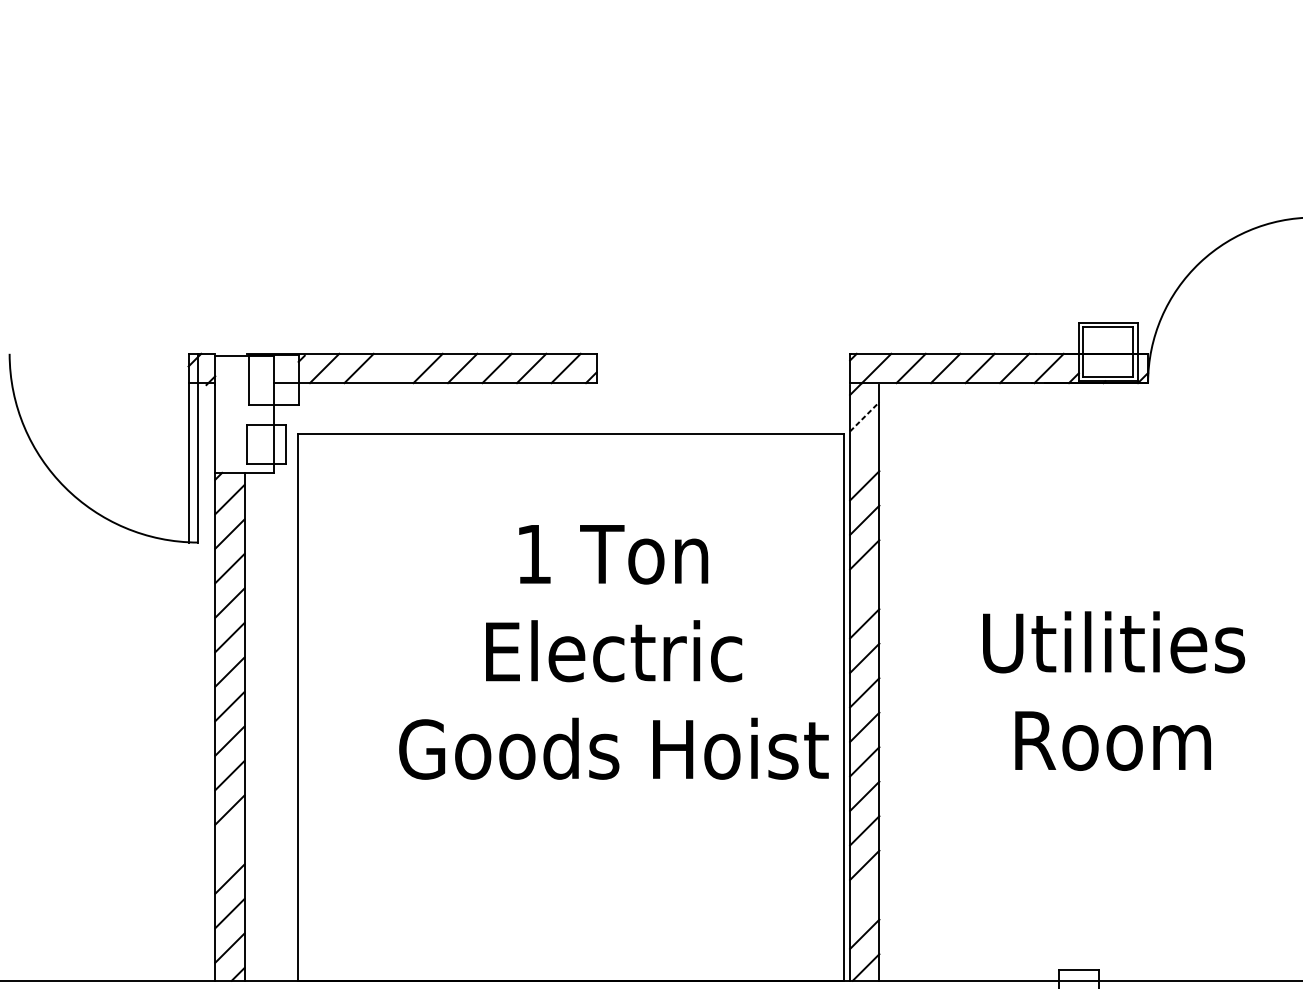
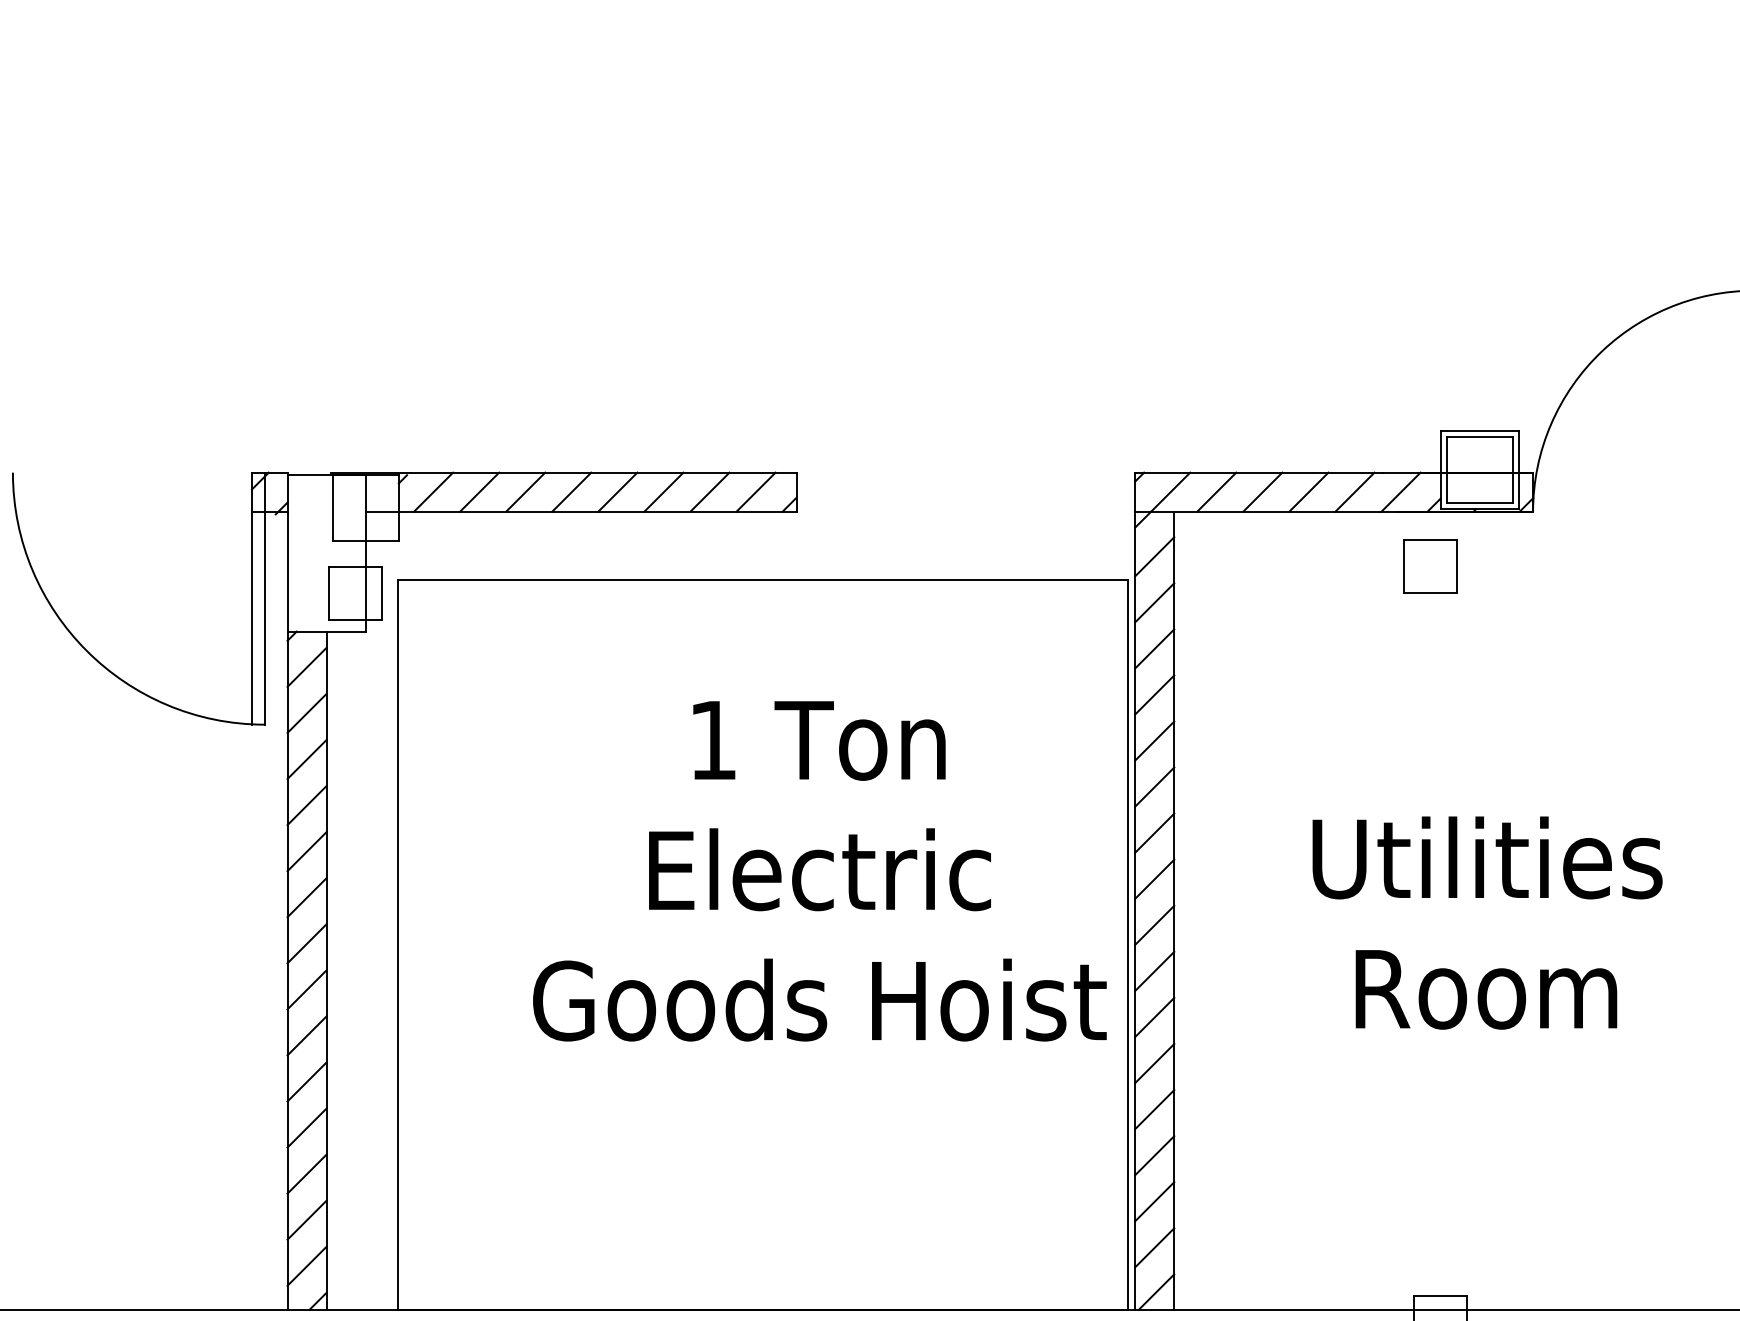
line: (393, 367) -> (525, 491), added
line: (864, 416) -> (1154, 556), dashed -> solid
part: (1071, 424) -> (1430, 566), added
line: (864, 451) -> (1154, 602), added
line: (864, 588) -> (1154, 786), added
line: (229, 844) -> (306, 1127), added
line: (864, 899) -> (1154, 1201), added

